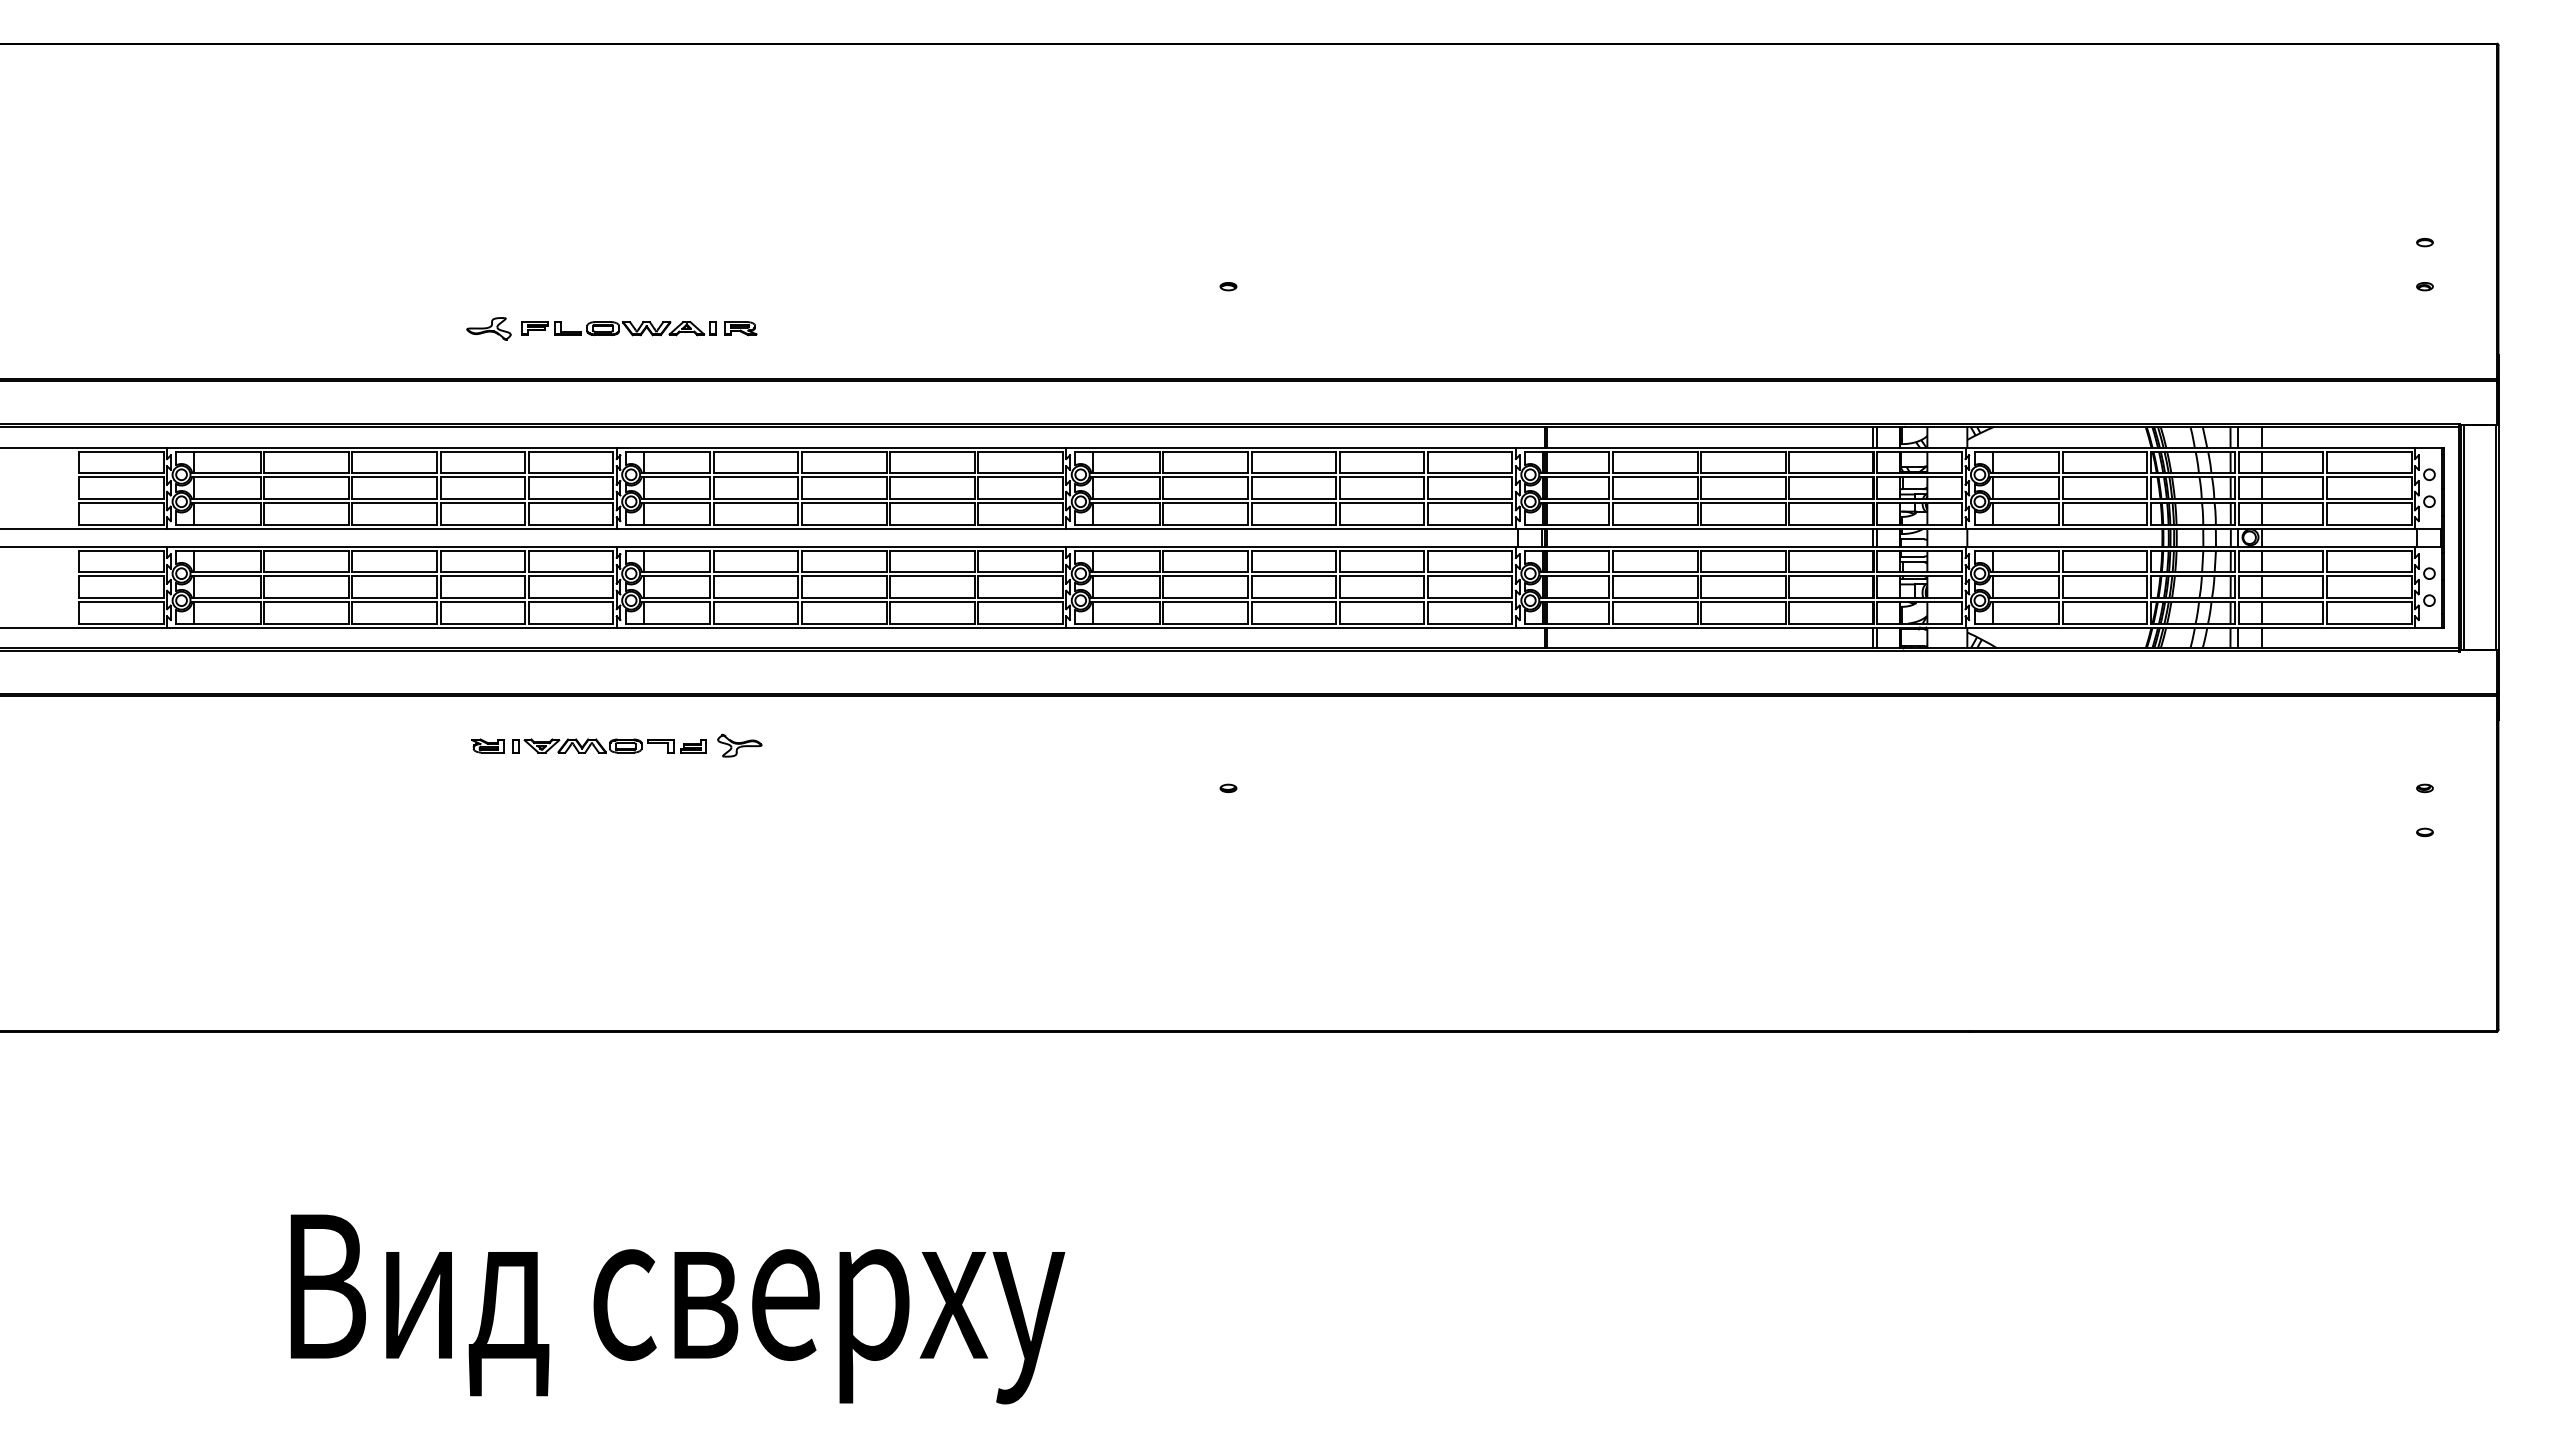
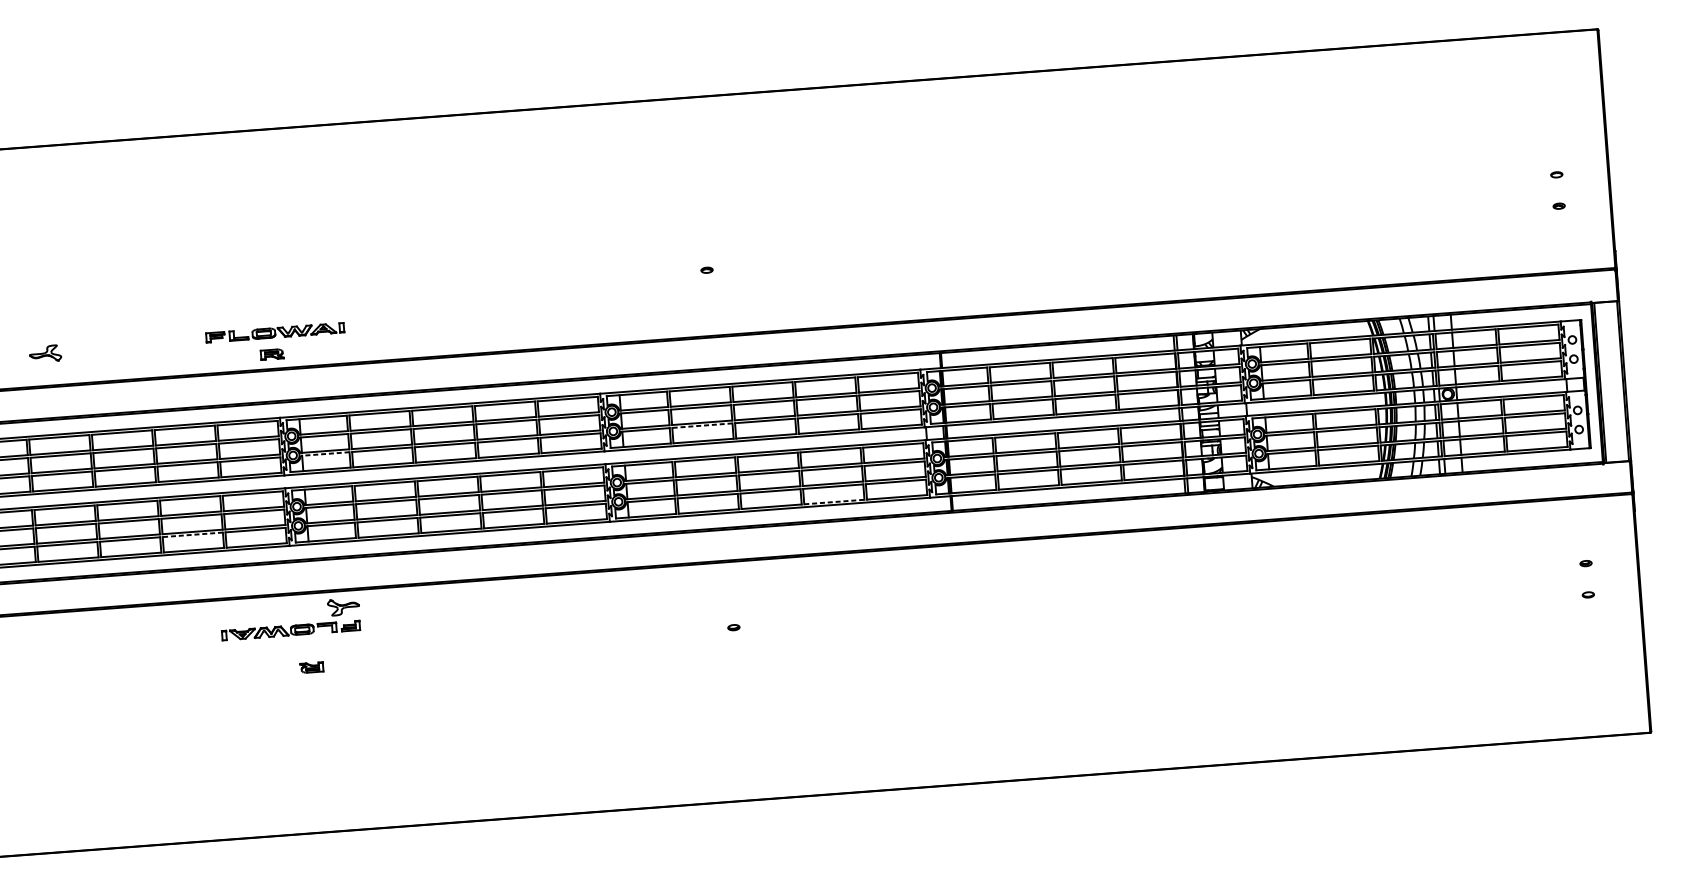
part: (488, 328) -> (45, 353), moved
part: (740, 328) -> (272, 354), moved
line: (675, 503) -> (324, 454), solid -> dashed
line: (1205, 503) -> (702, 425), solid -> dashed
line: (482, 602) -> (192, 535), solid -> dashed
line: (1382, 623) -> (834, 501), solid -> dashed
part: (487, 745) -> (311, 667), moved
part: (739, 745) -> (343, 606), moved

